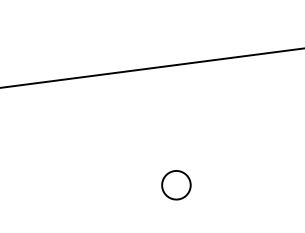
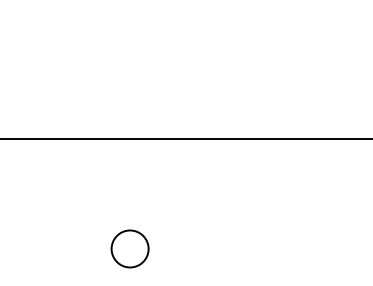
circle: (176, 185) -> (130, 249), size x1.4

